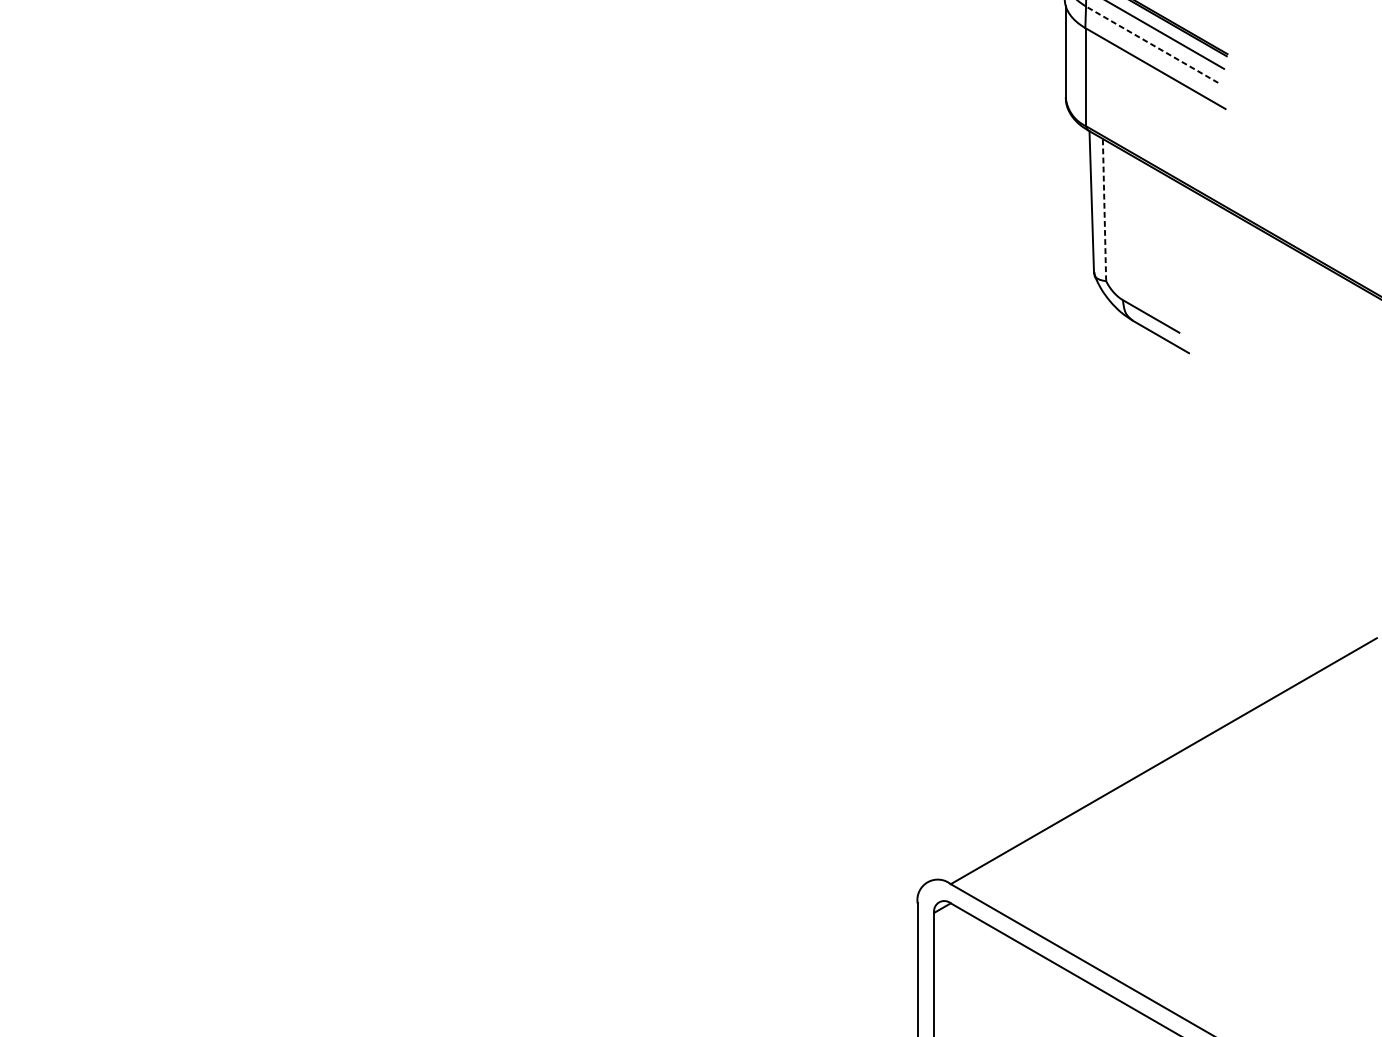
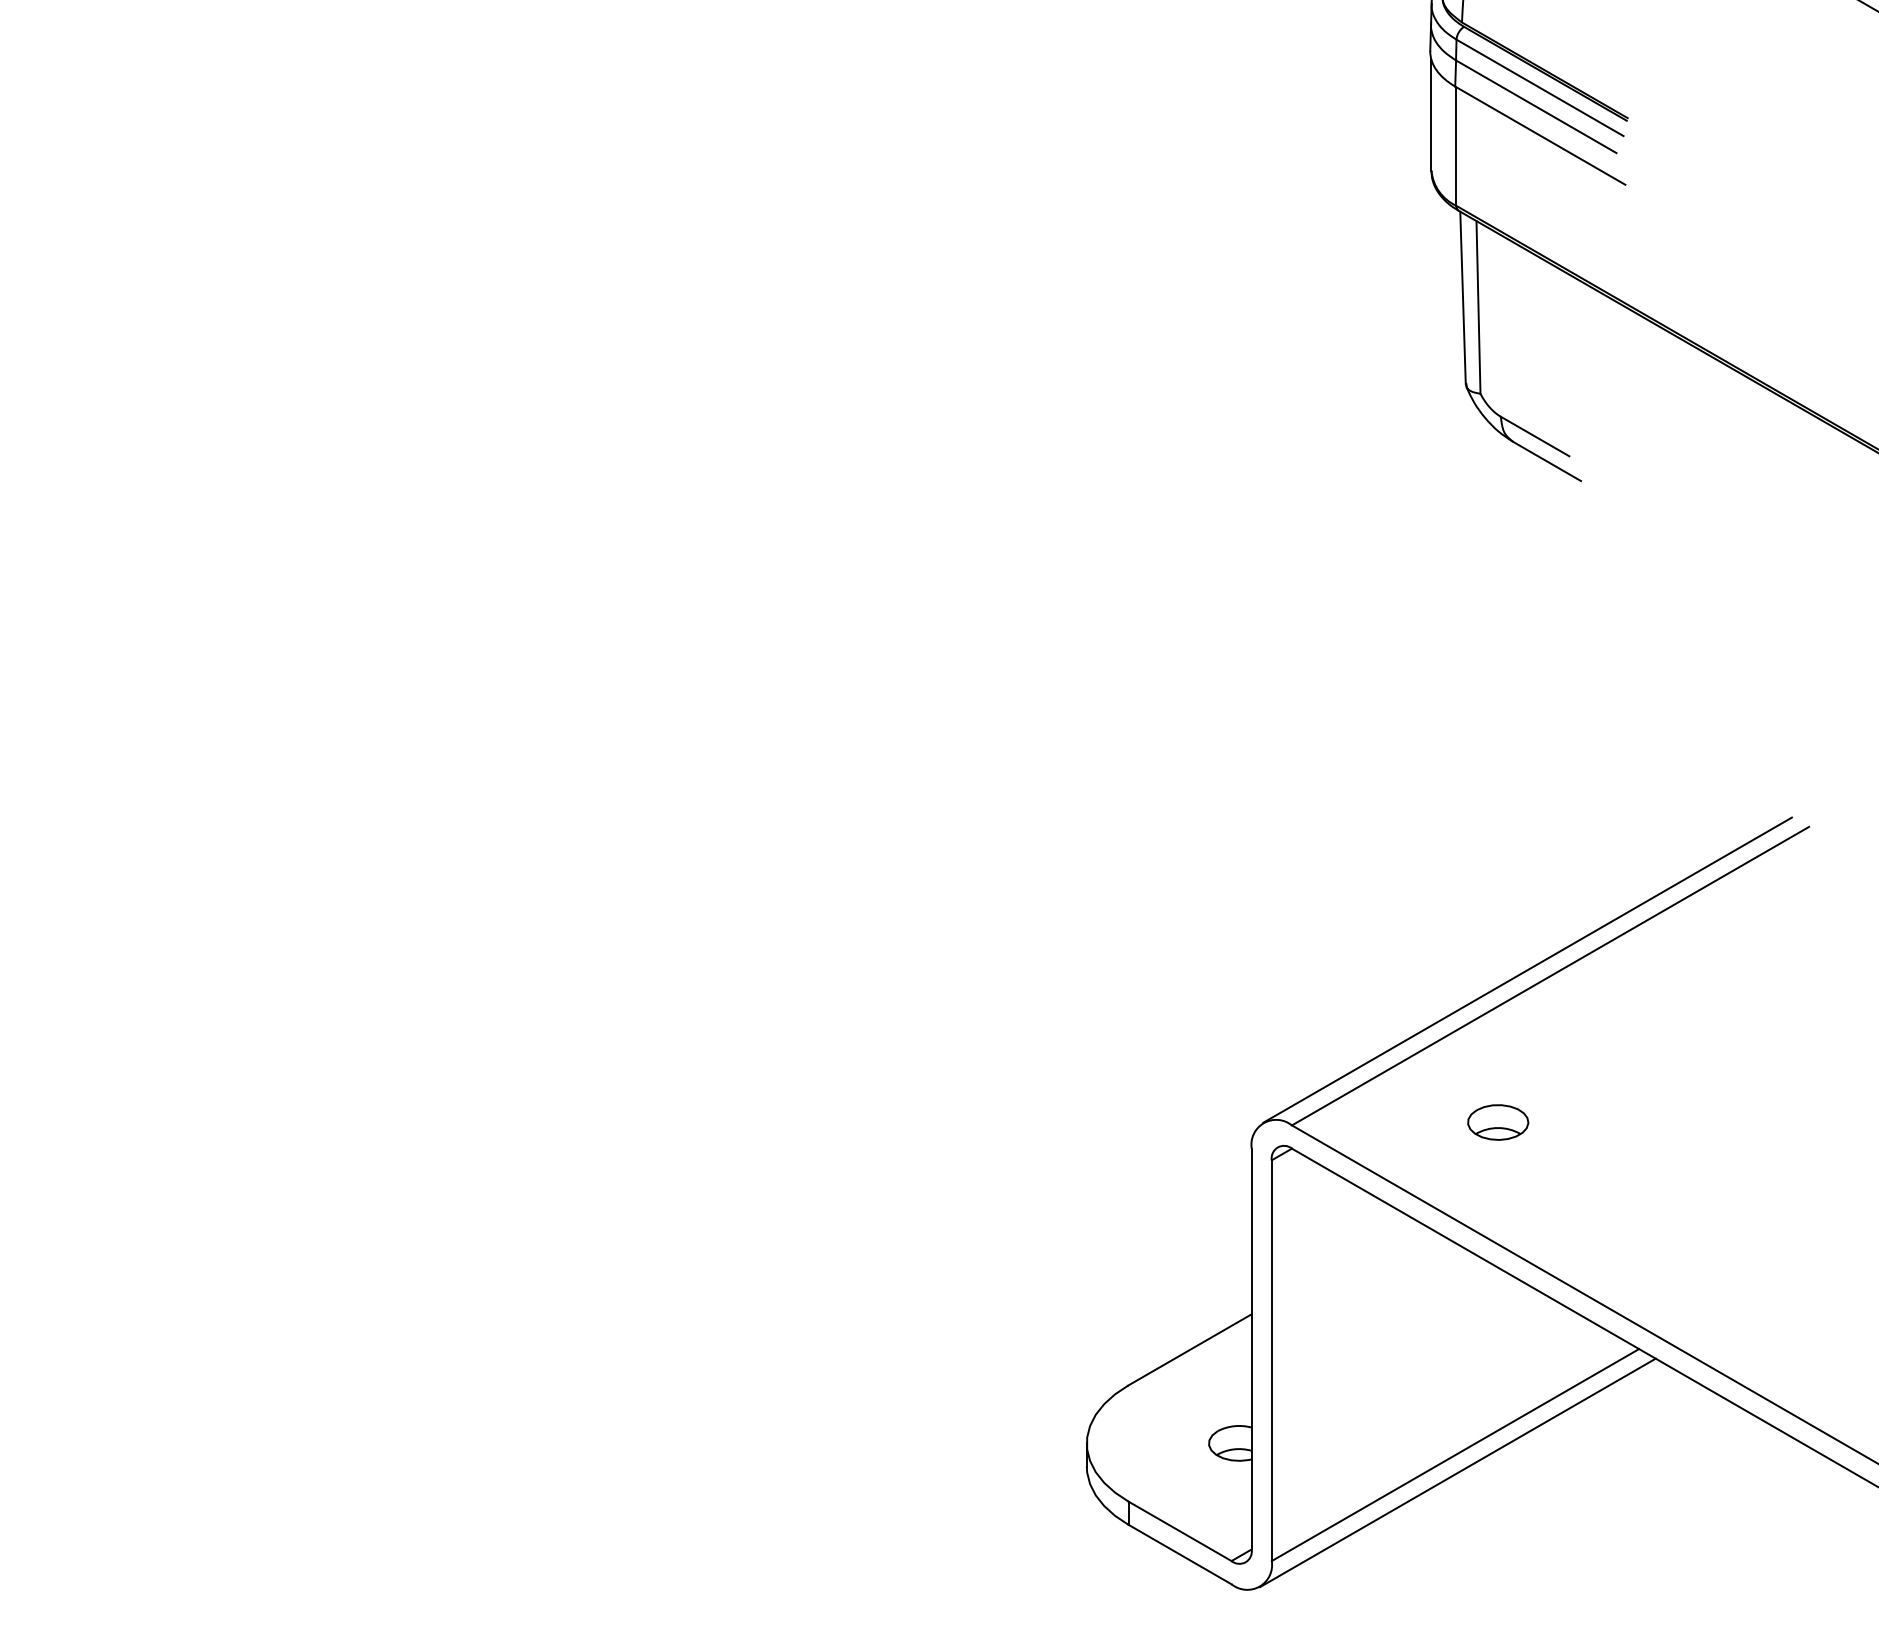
line: (1152, 44) -> (1536, 106), dashed -> solid
line: (1104, 209) -> (1478, 306), dashed -> solid
line: (1144, 755) -> (1527, 969), added
part: (1121, 881) -> (1498, 1122), added

